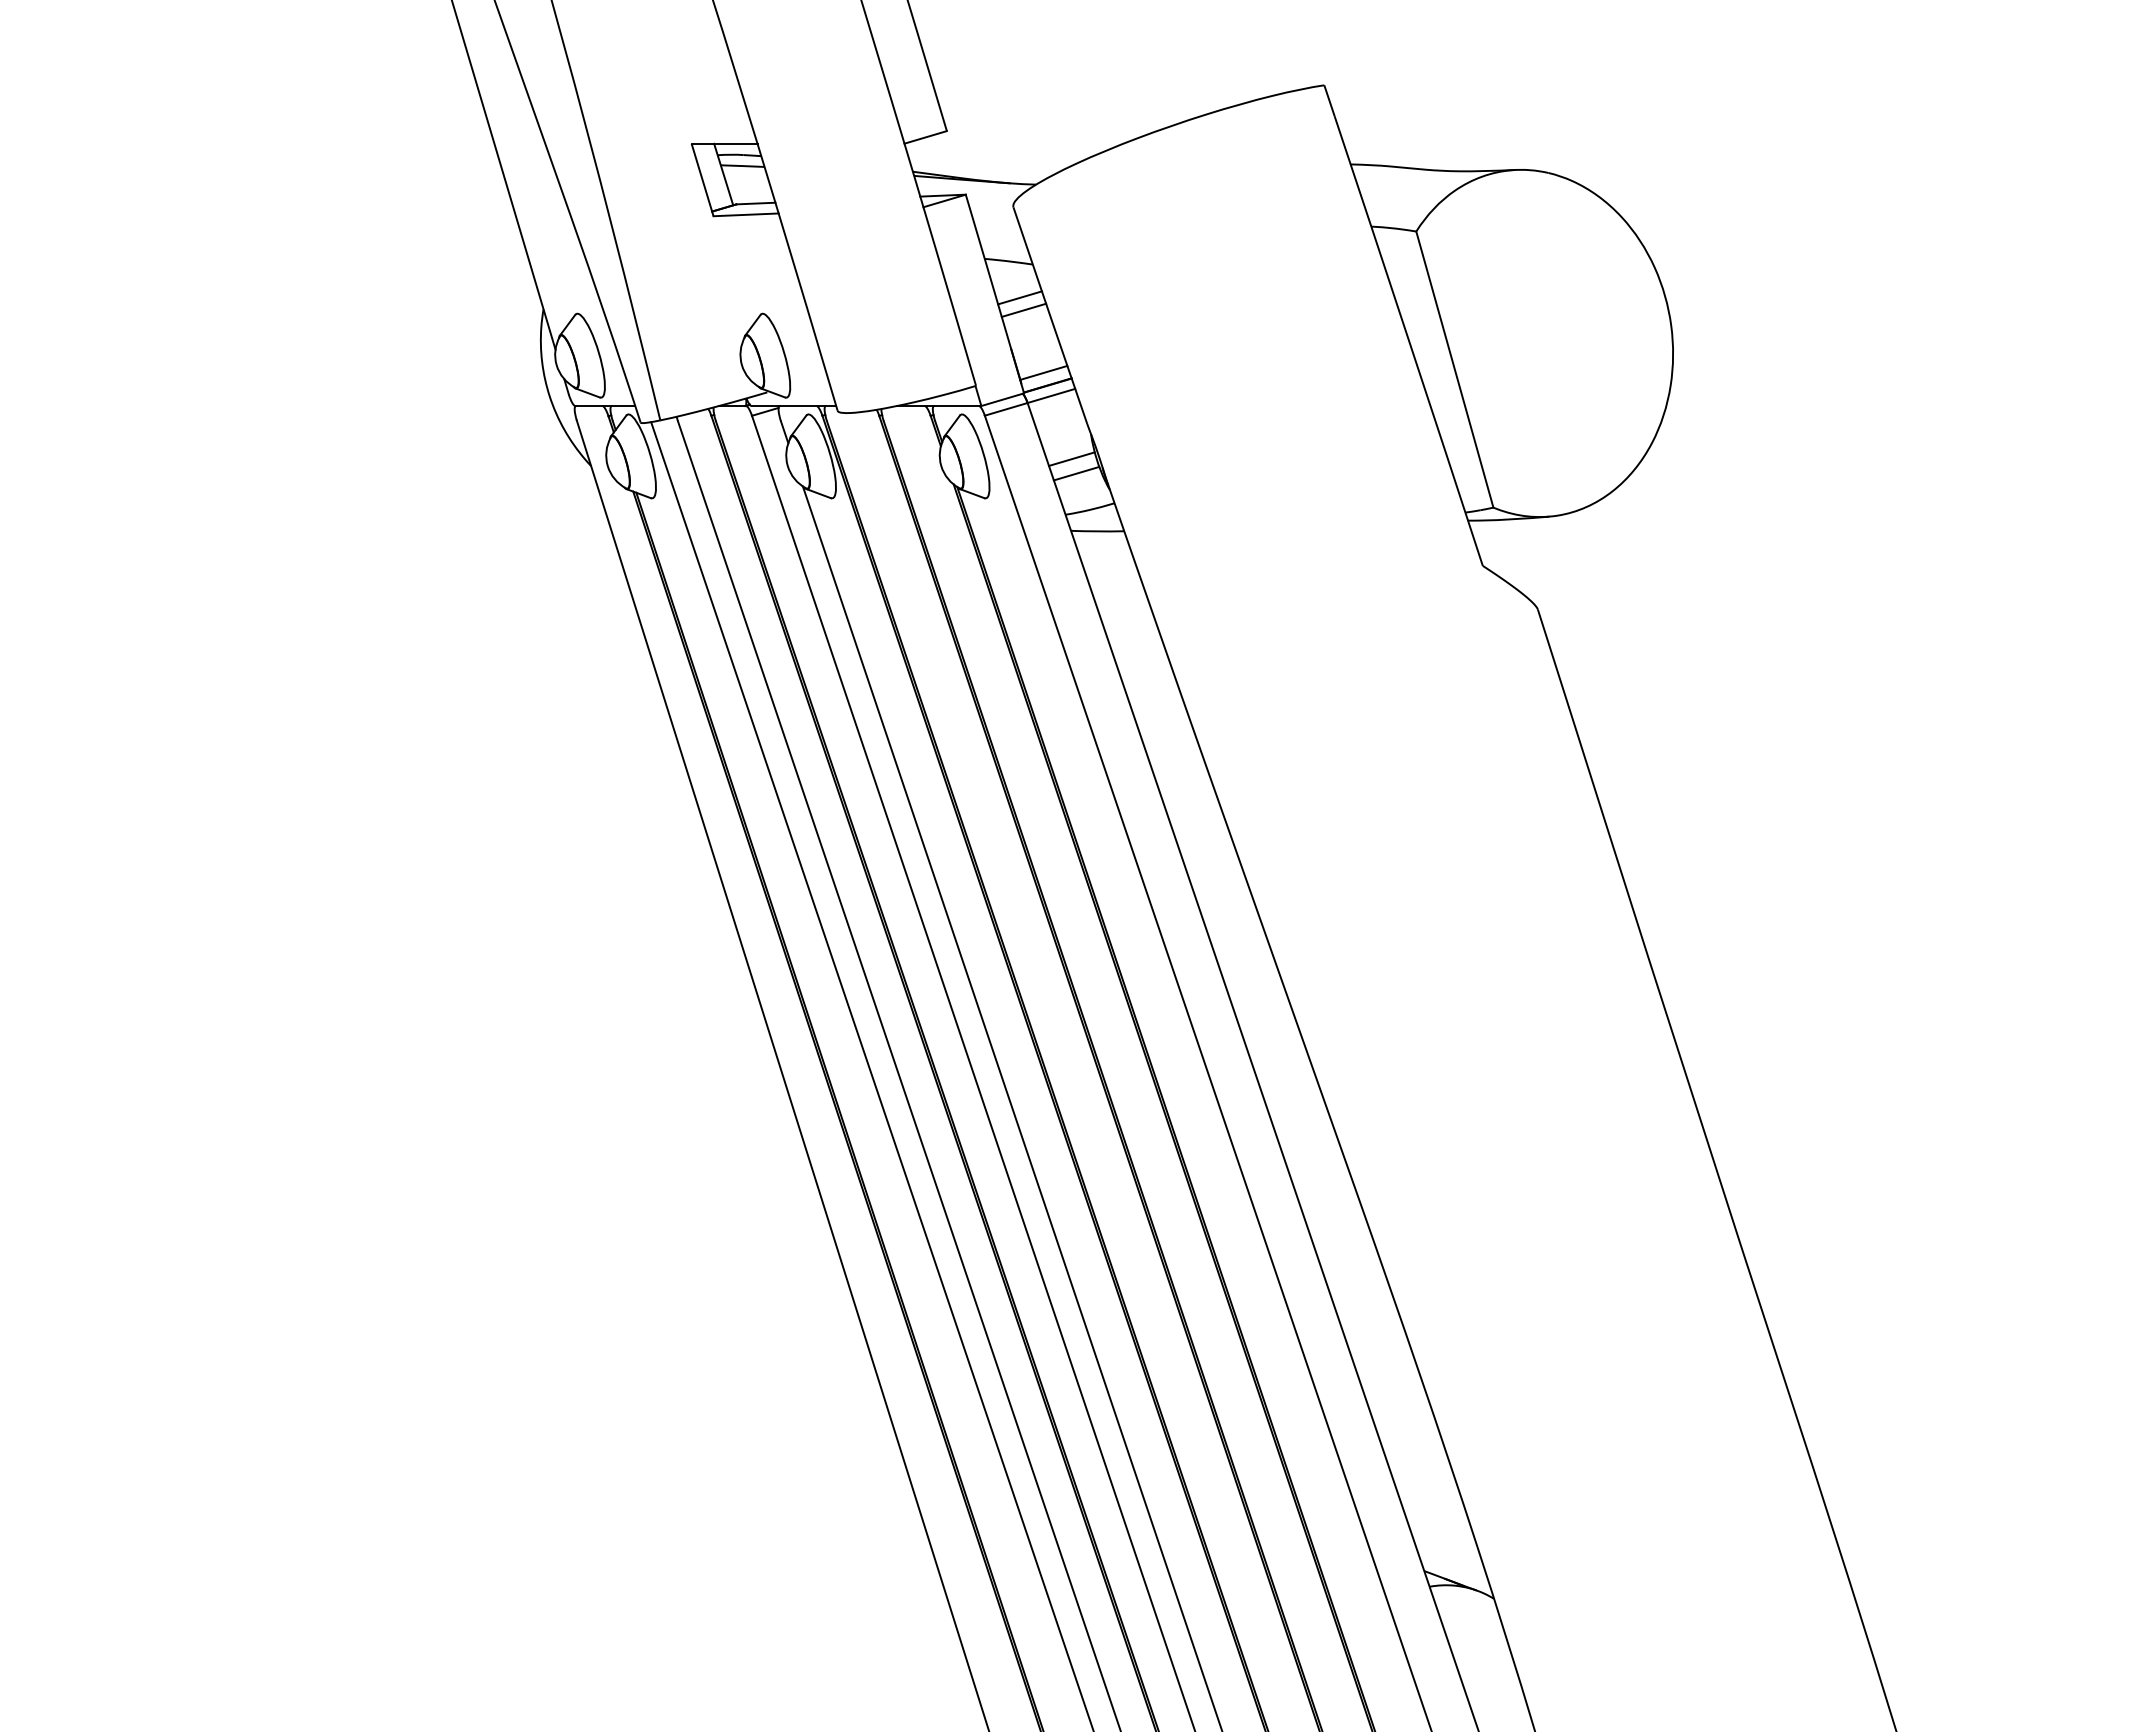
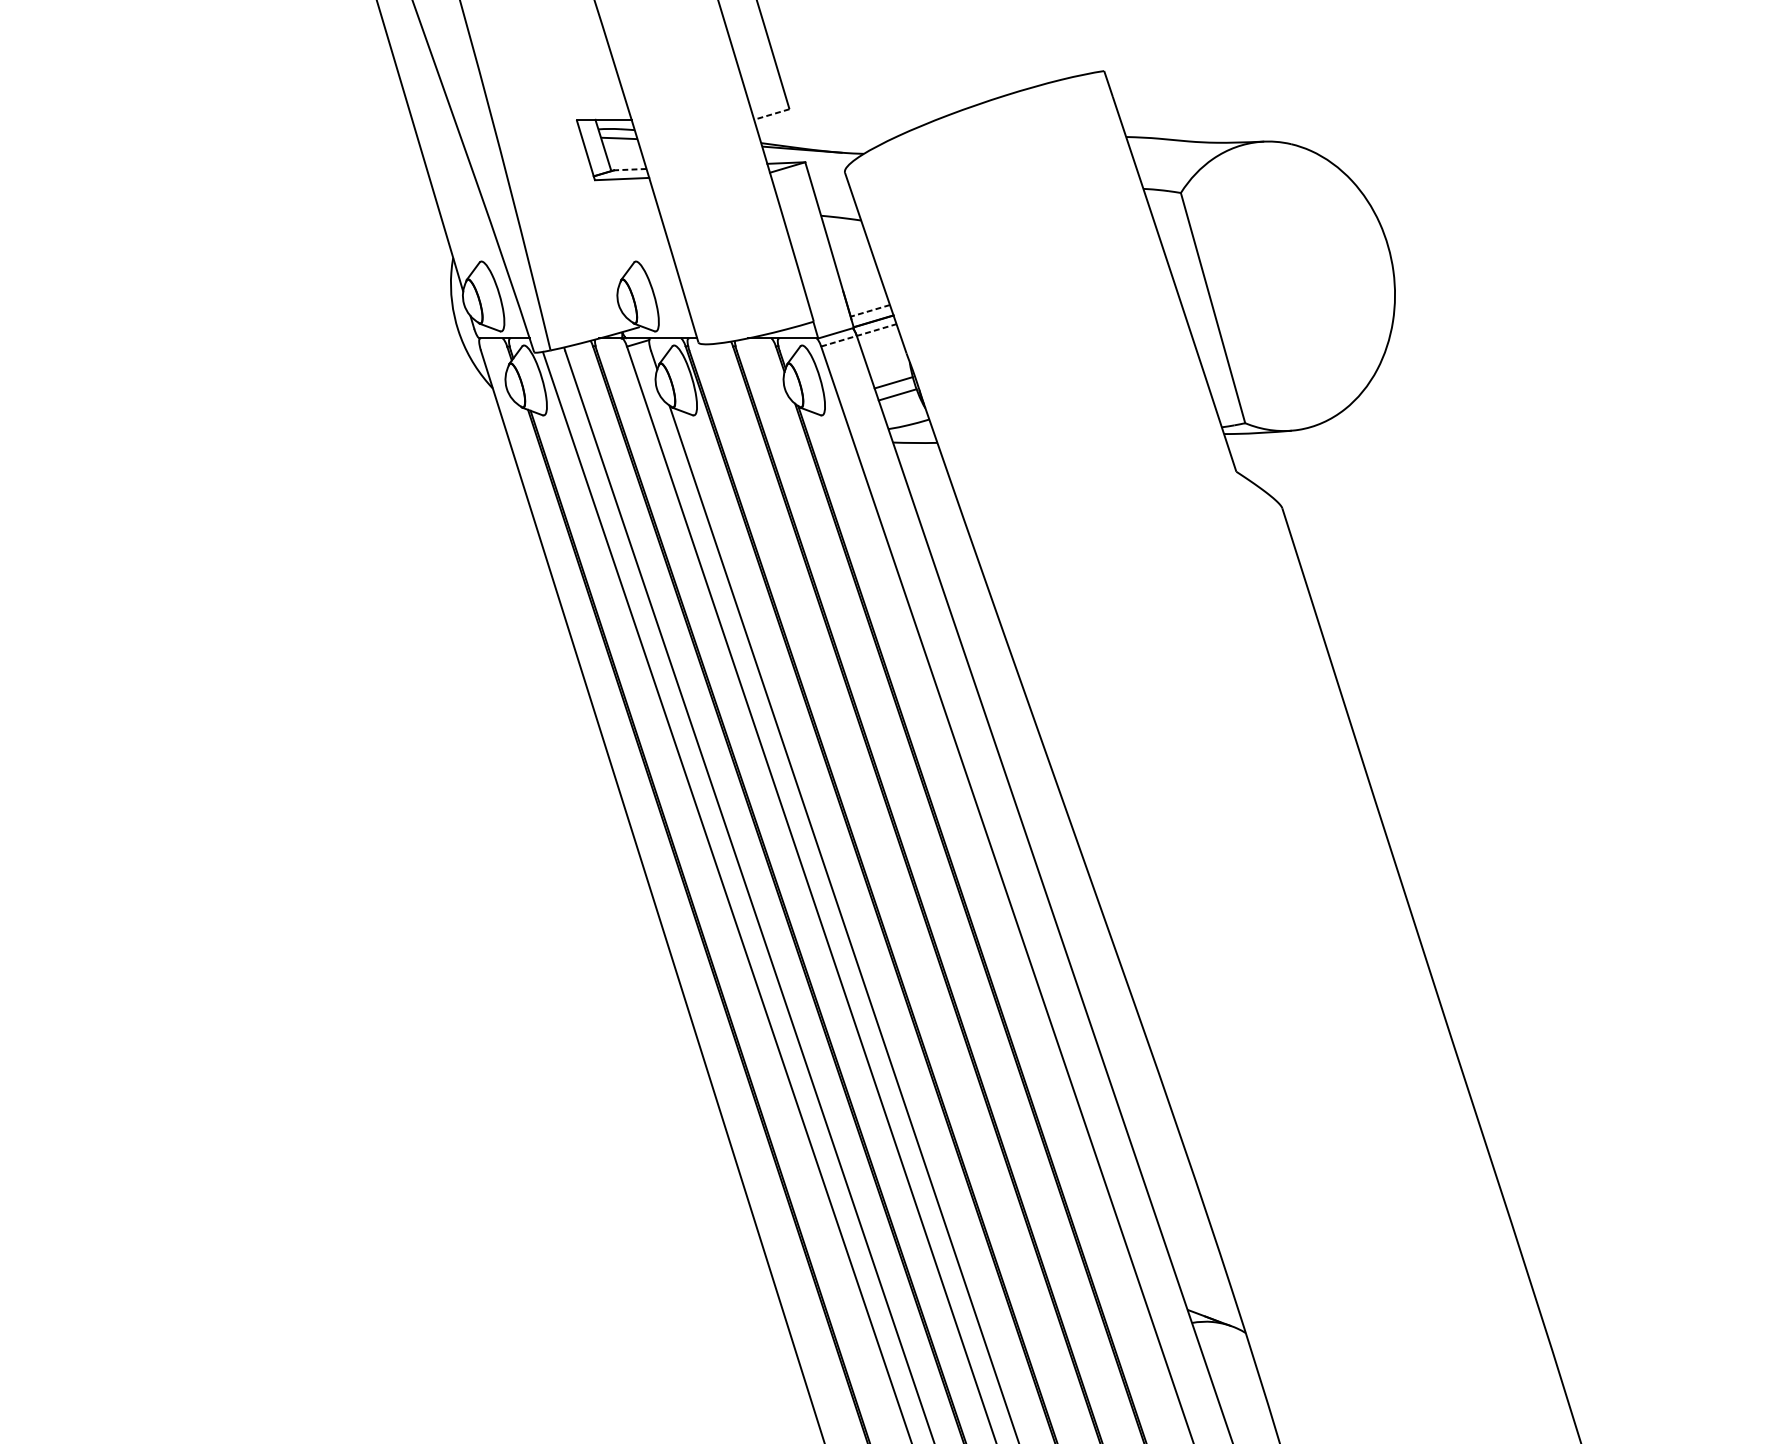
line: (925, 137) -> (771, 114), solid -> dashed
line: (755, 203) -> (629, 169), solid -> dashed
line: (1019, 297) -> (850, 247), removed
line: (1023, 309) -> (853, 257), removed
line: (1043, 372) -> (870, 310), solid -> dashed
line: (1030, 402) -> (859, 335), solid -> dashed

